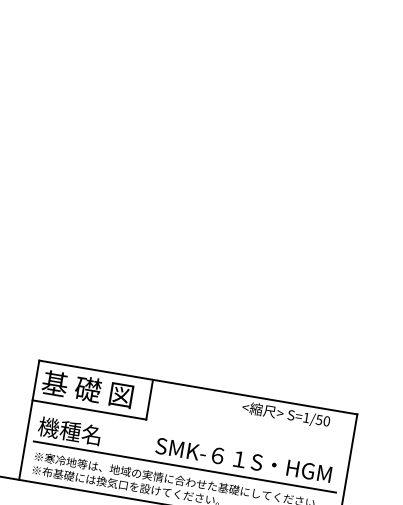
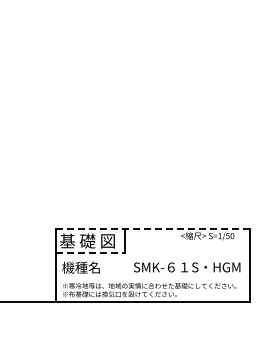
line: (197, 386) -> (152, 228), solid -> dashed
line: (89, 410) -> (90, 253), solid -> dashed
line: (184, 467) -> (152, 277), removed

